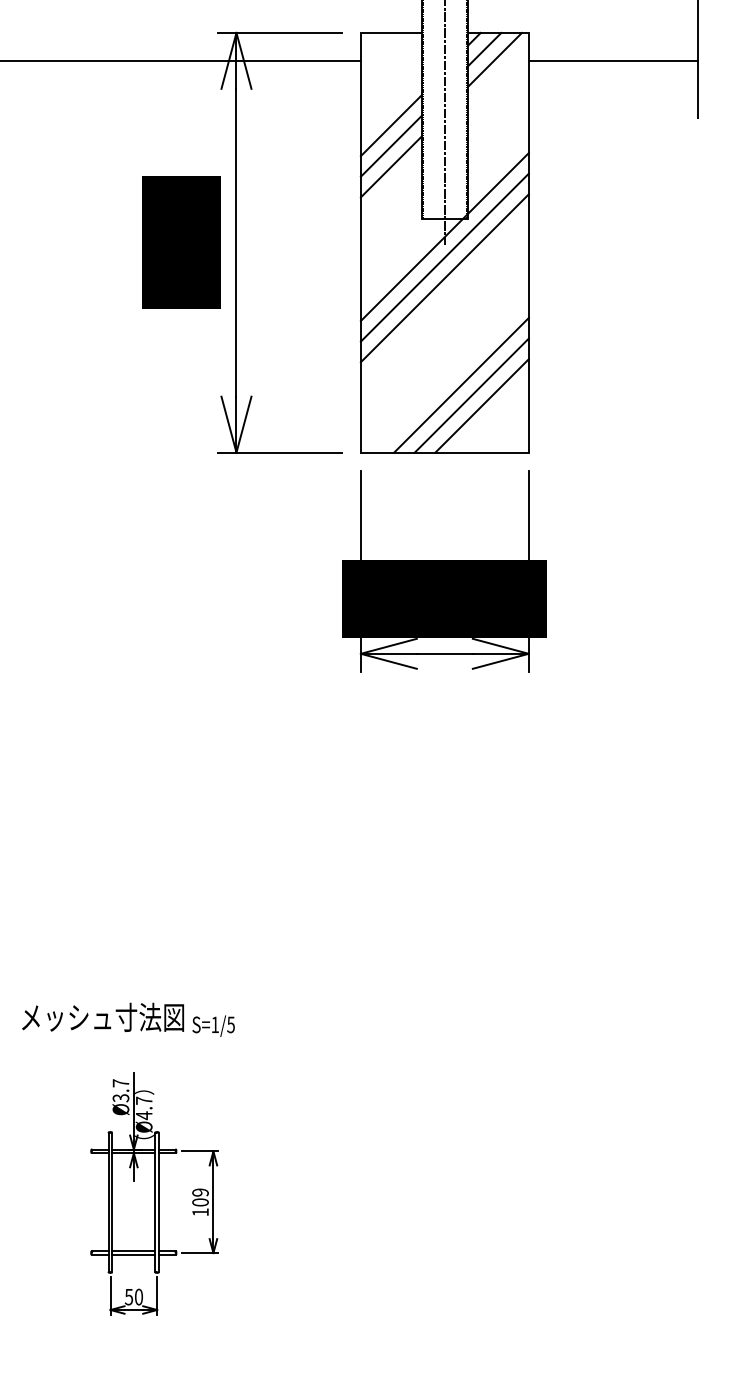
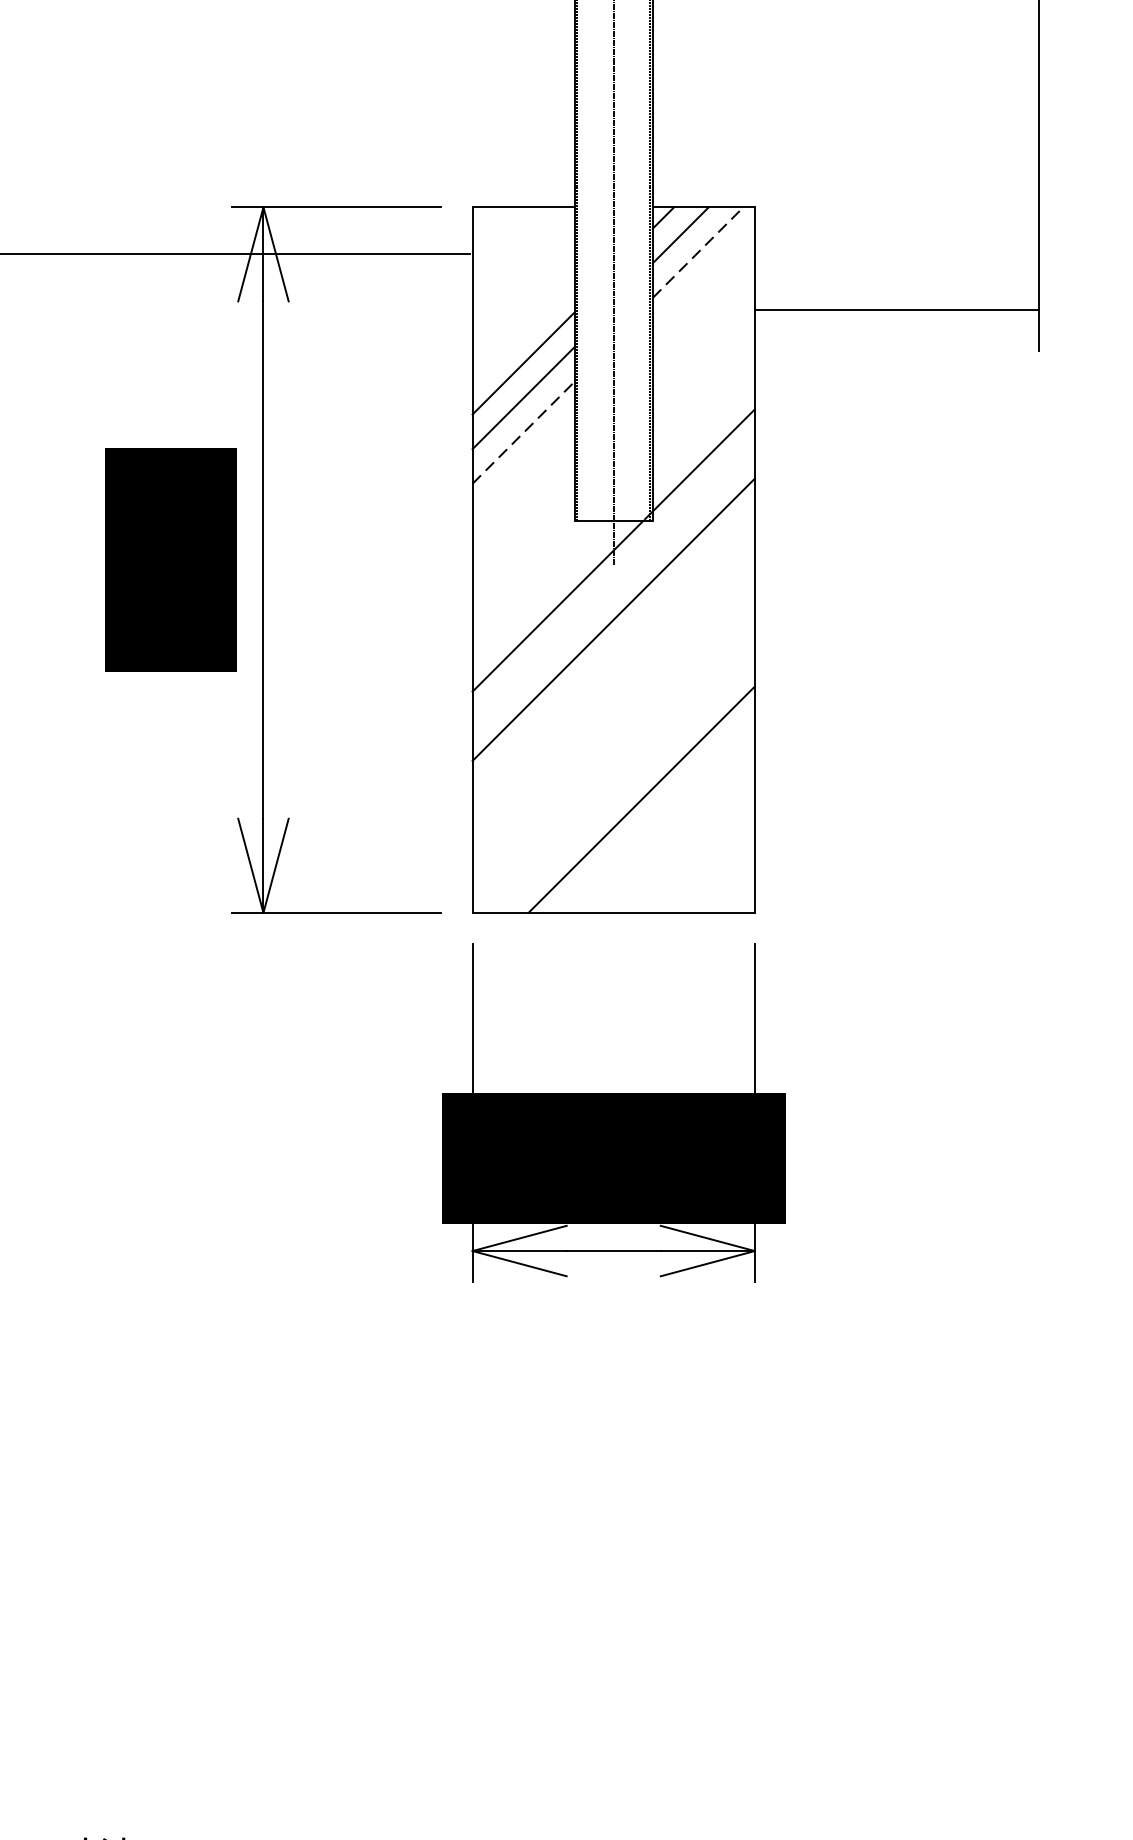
line: (495, 59) -> (698, 252), solid -> dashed
line: (612, 60) -> (895, 309), moved
line: (391, 167) -> (524, 433), solid -> dashed
line: (444, 257) -> (613, 584), removed
line: (471, 395) -> (658, 816), removed
line: (481, 405) -> (675, 833), removed

